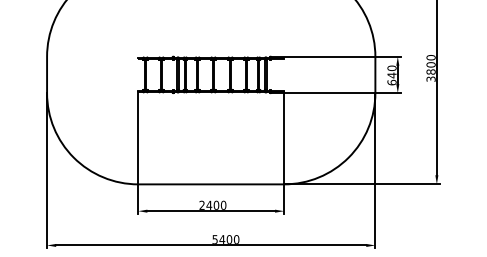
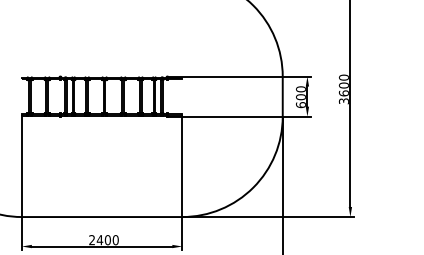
text: (430, 71) -> (343, 92), 3800 -> 3600
text: (391, 75) -> (300, 97), 640 -> 600

